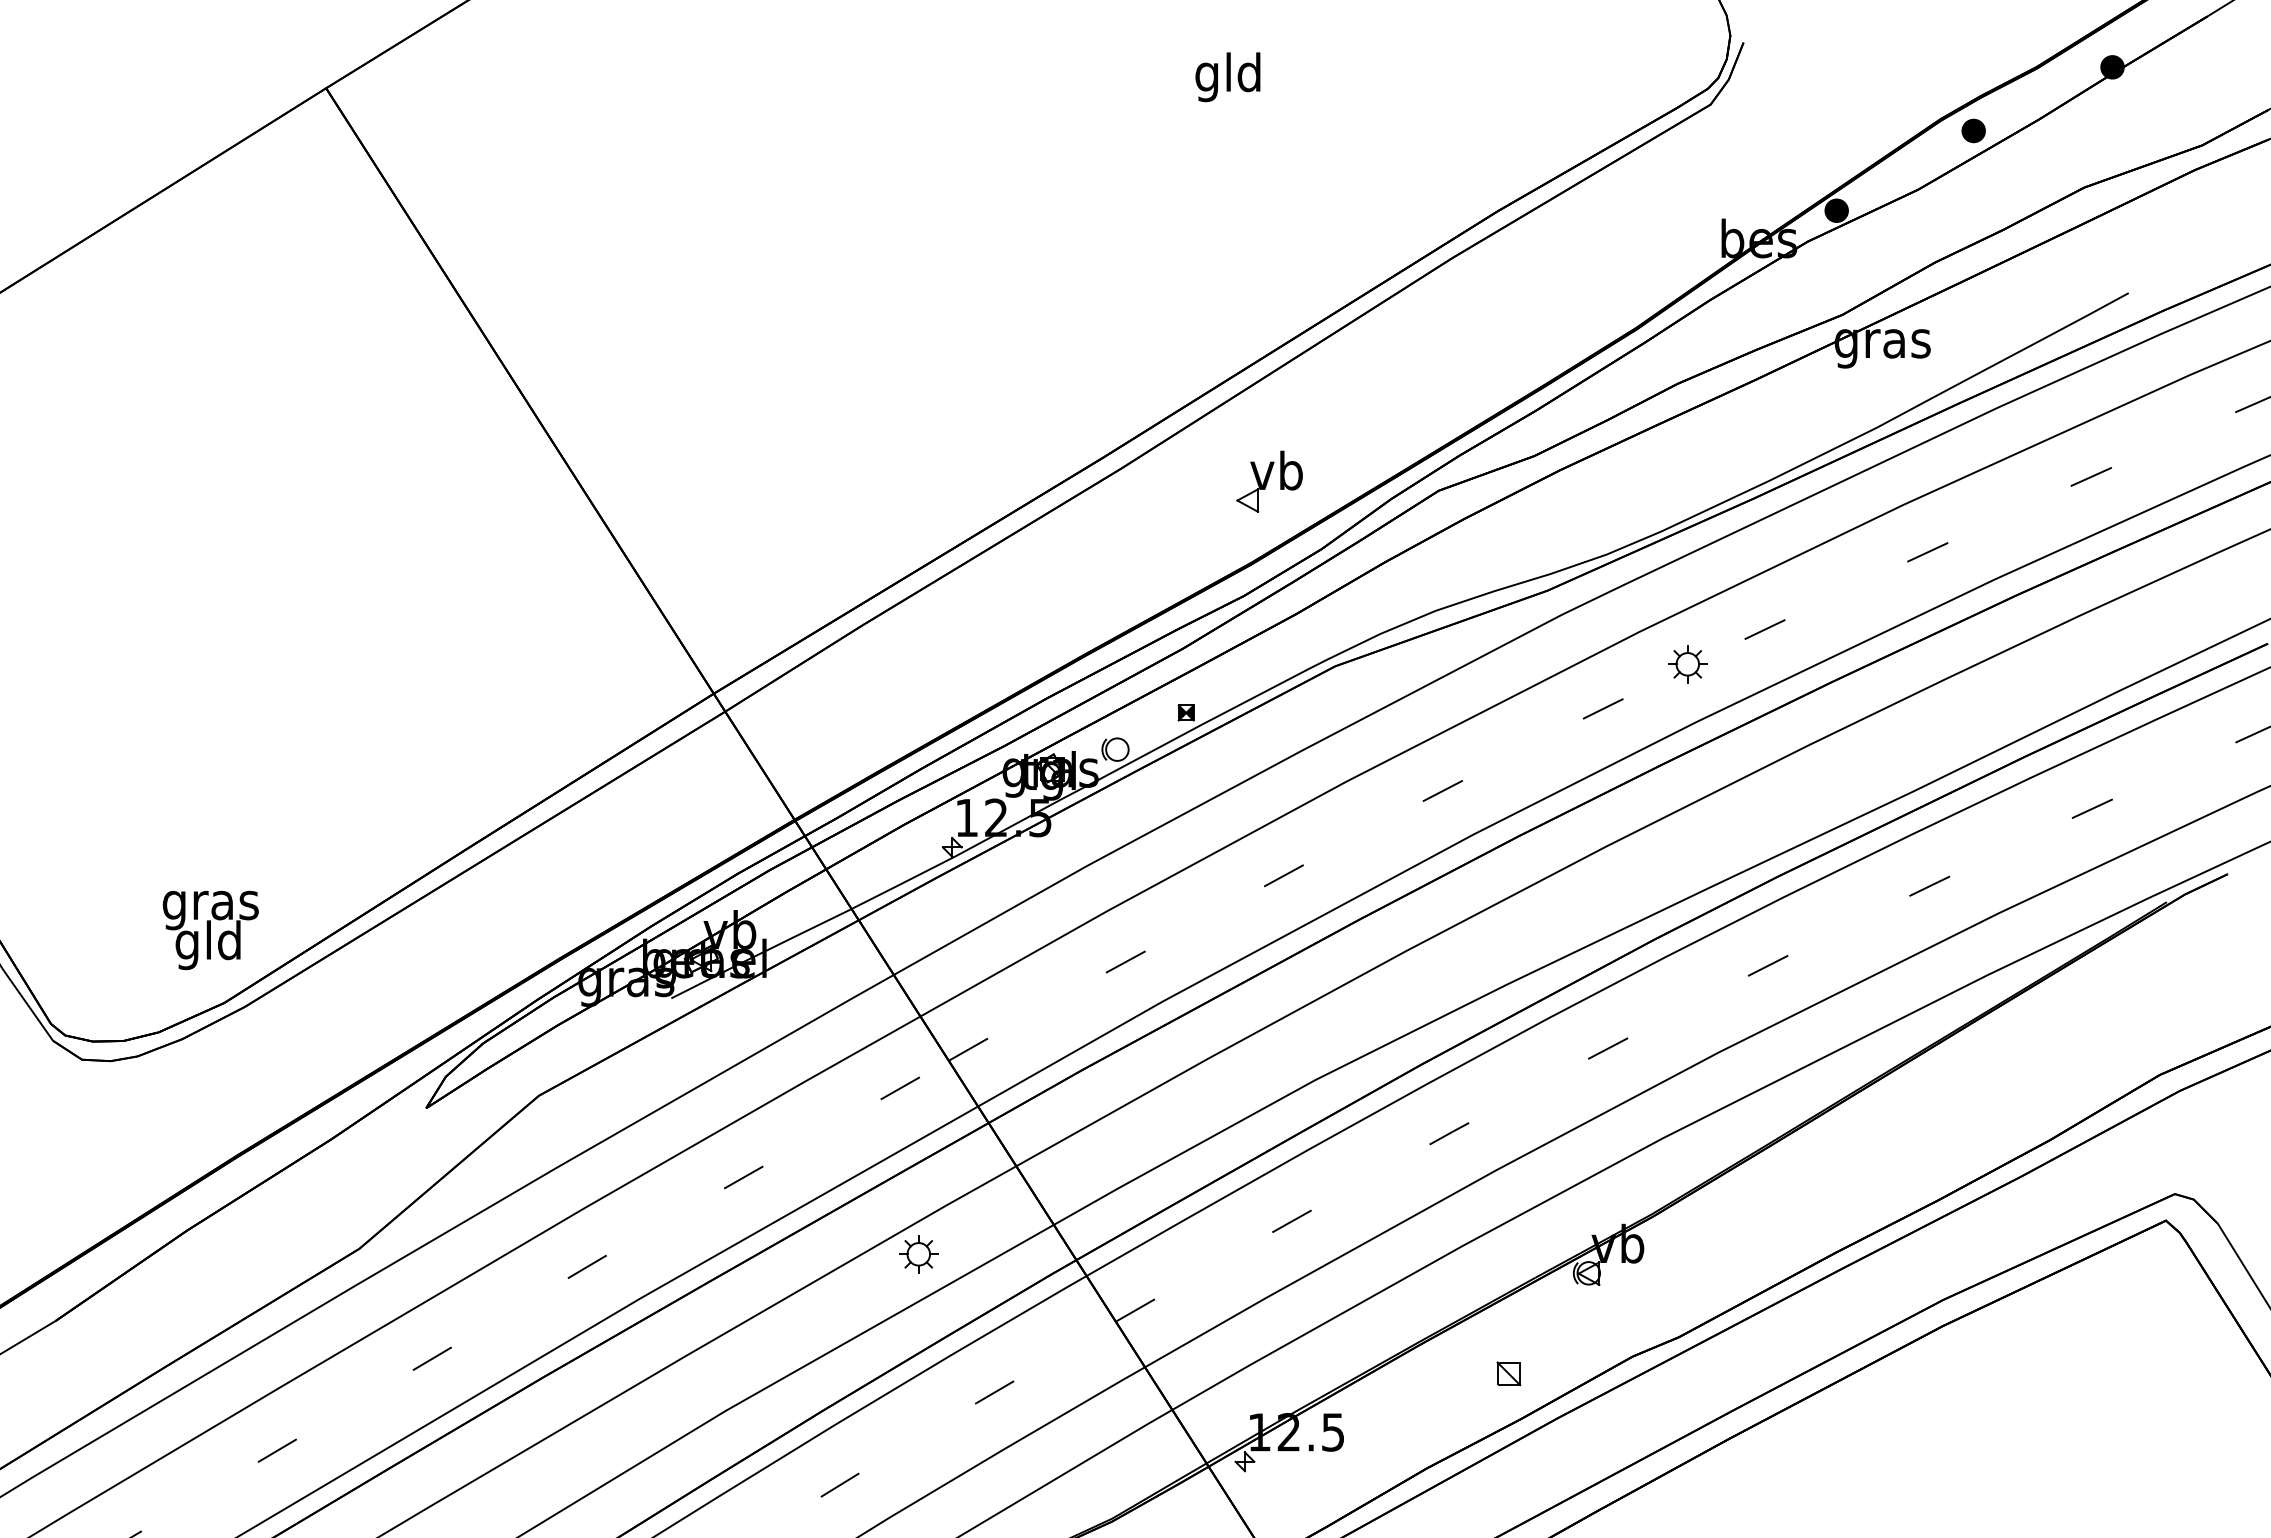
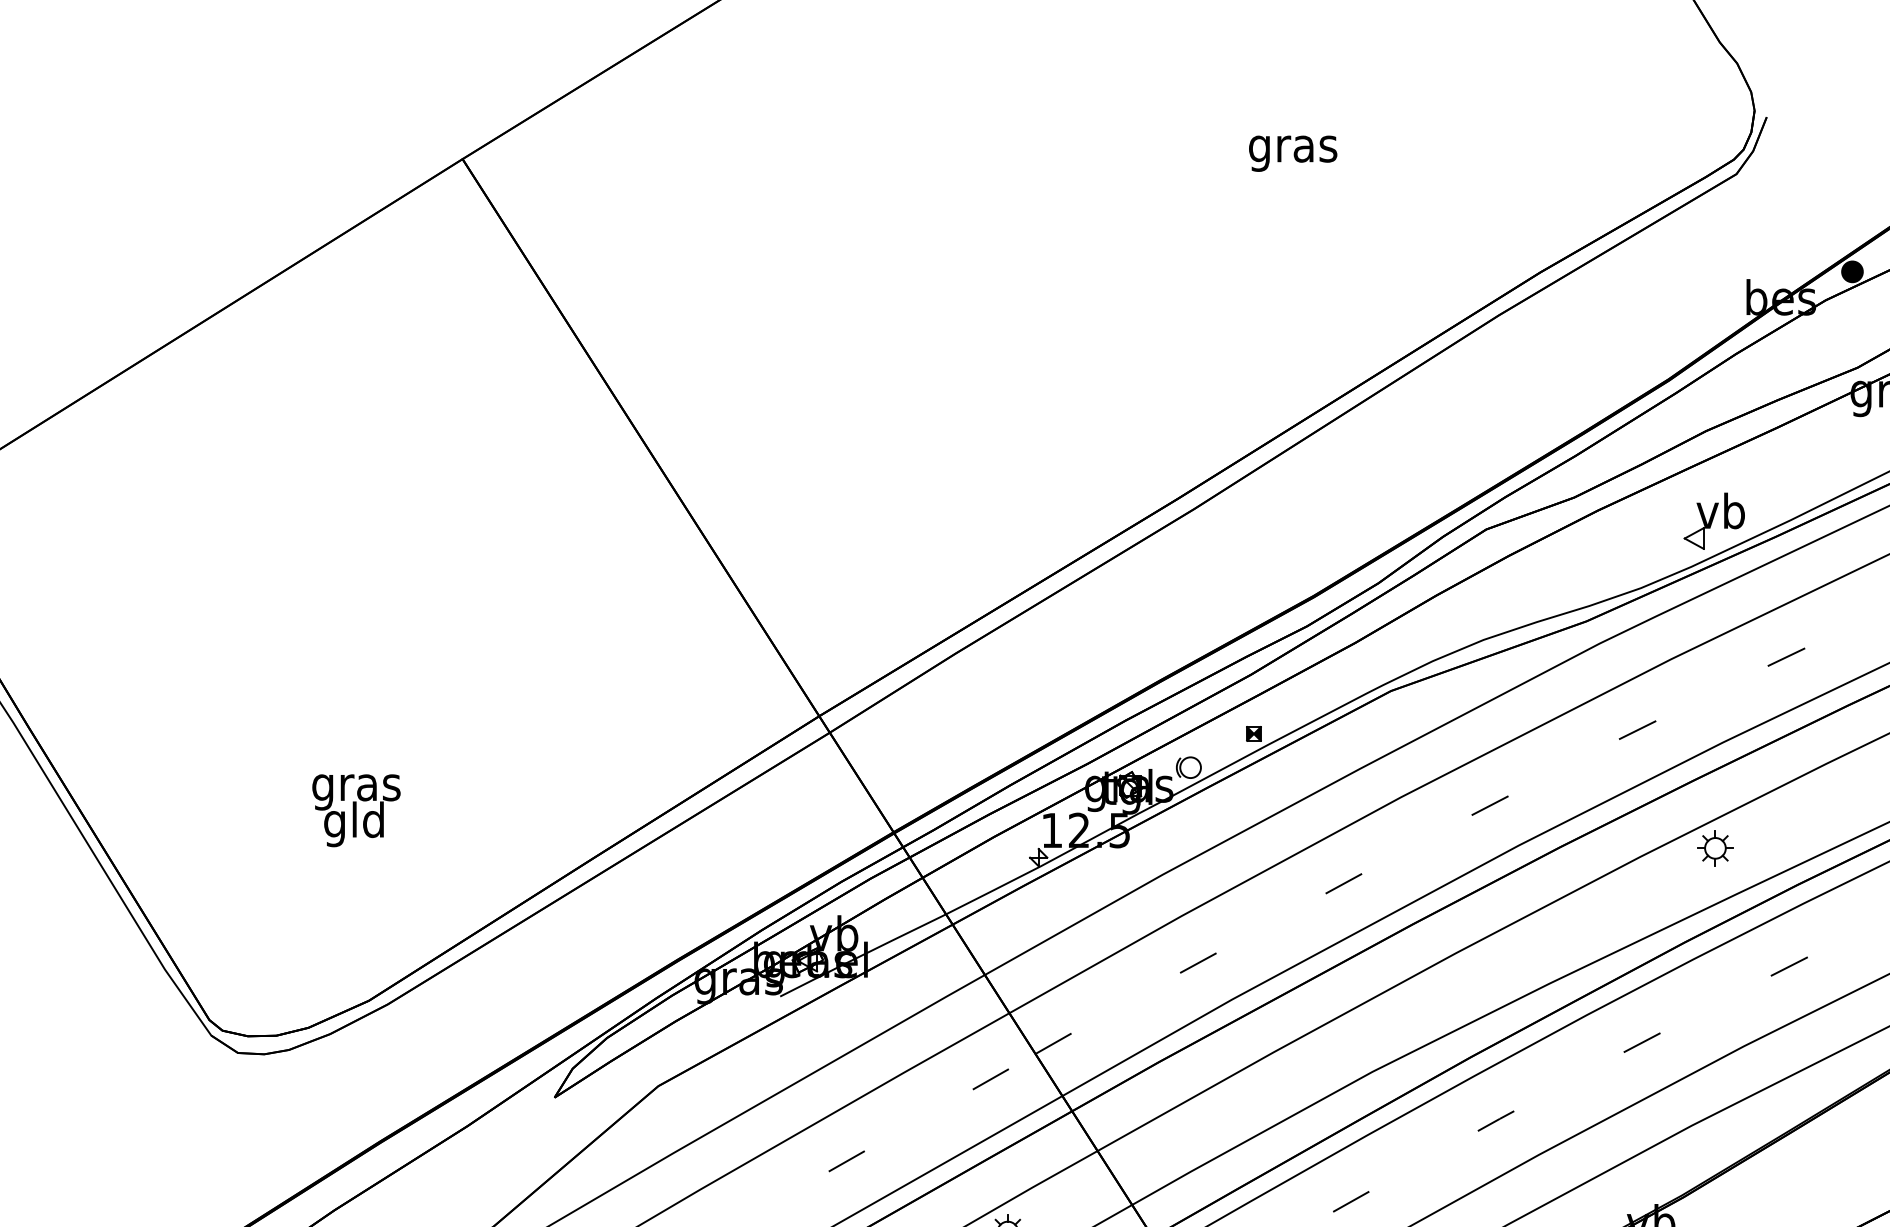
text: (1228, 77) -> (1292, 149), gld -> gras
part: (1269, 481) -> (1714, 520), moved
part: (1687, 664) -> (1715, 848), moved
text: (210, 930) -> (356, 810), moved

